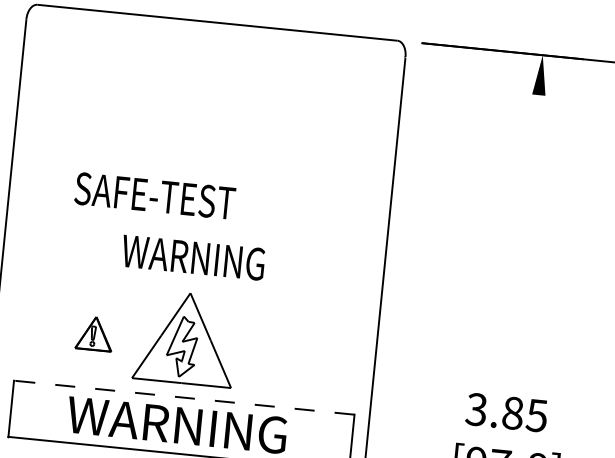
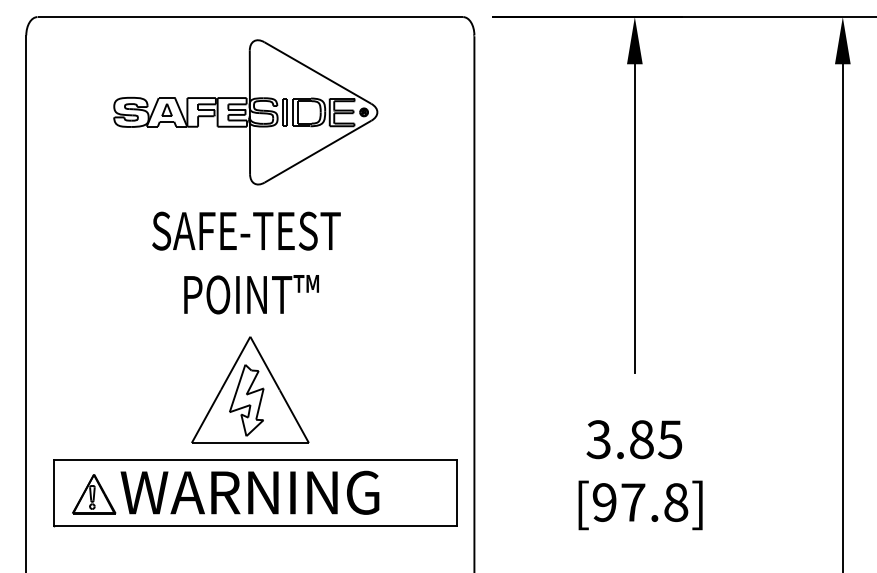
part: (205, 103) -> (245, 112), added
text: (155, 195) -> (246, 230), moved
line: (525, 225) -> (634, 218), added
text: (193, 257) -> (249, 294), WARNING -> POINT™
part: (95, 333) -> (94, 494), moved
line: (183, 397) -> (254, 459), dashed -> solid

